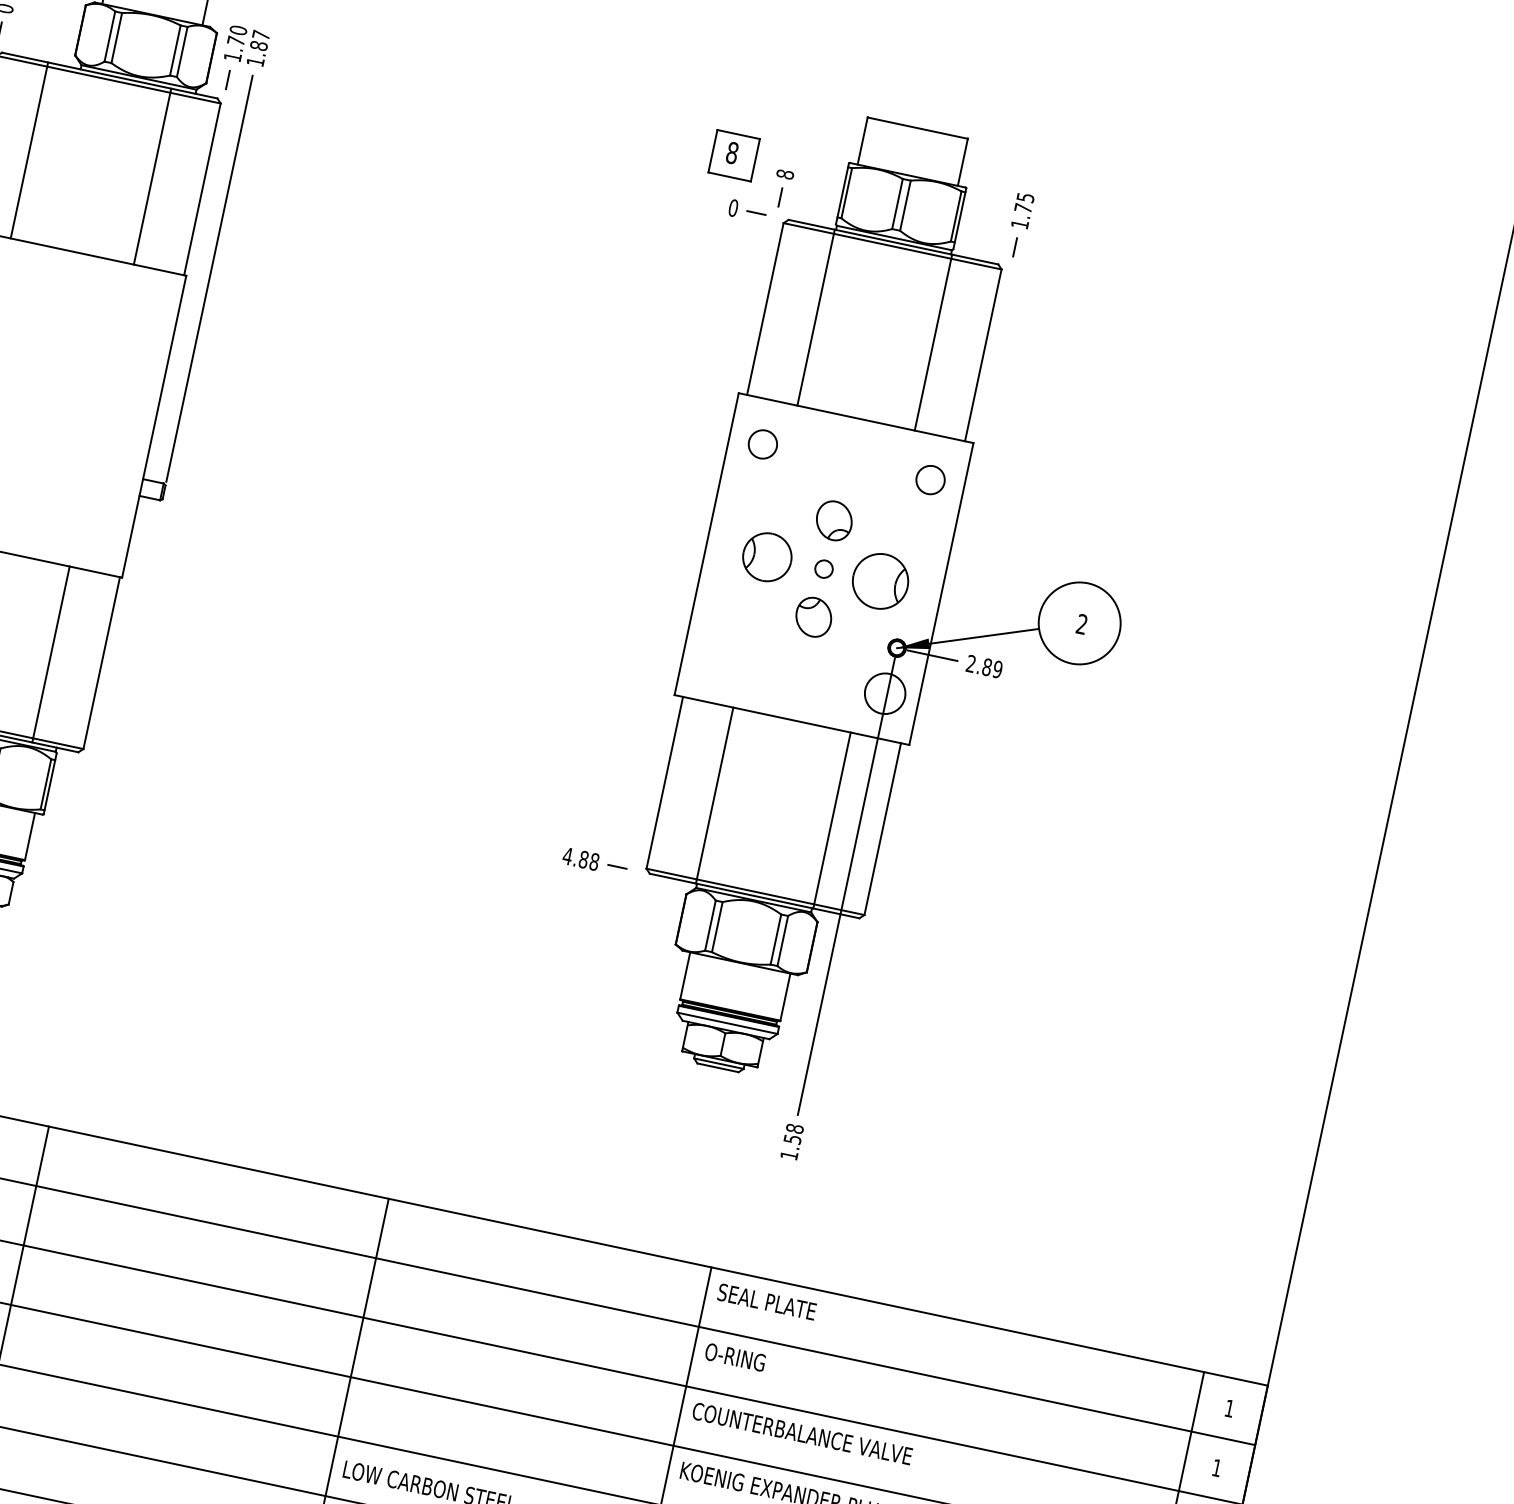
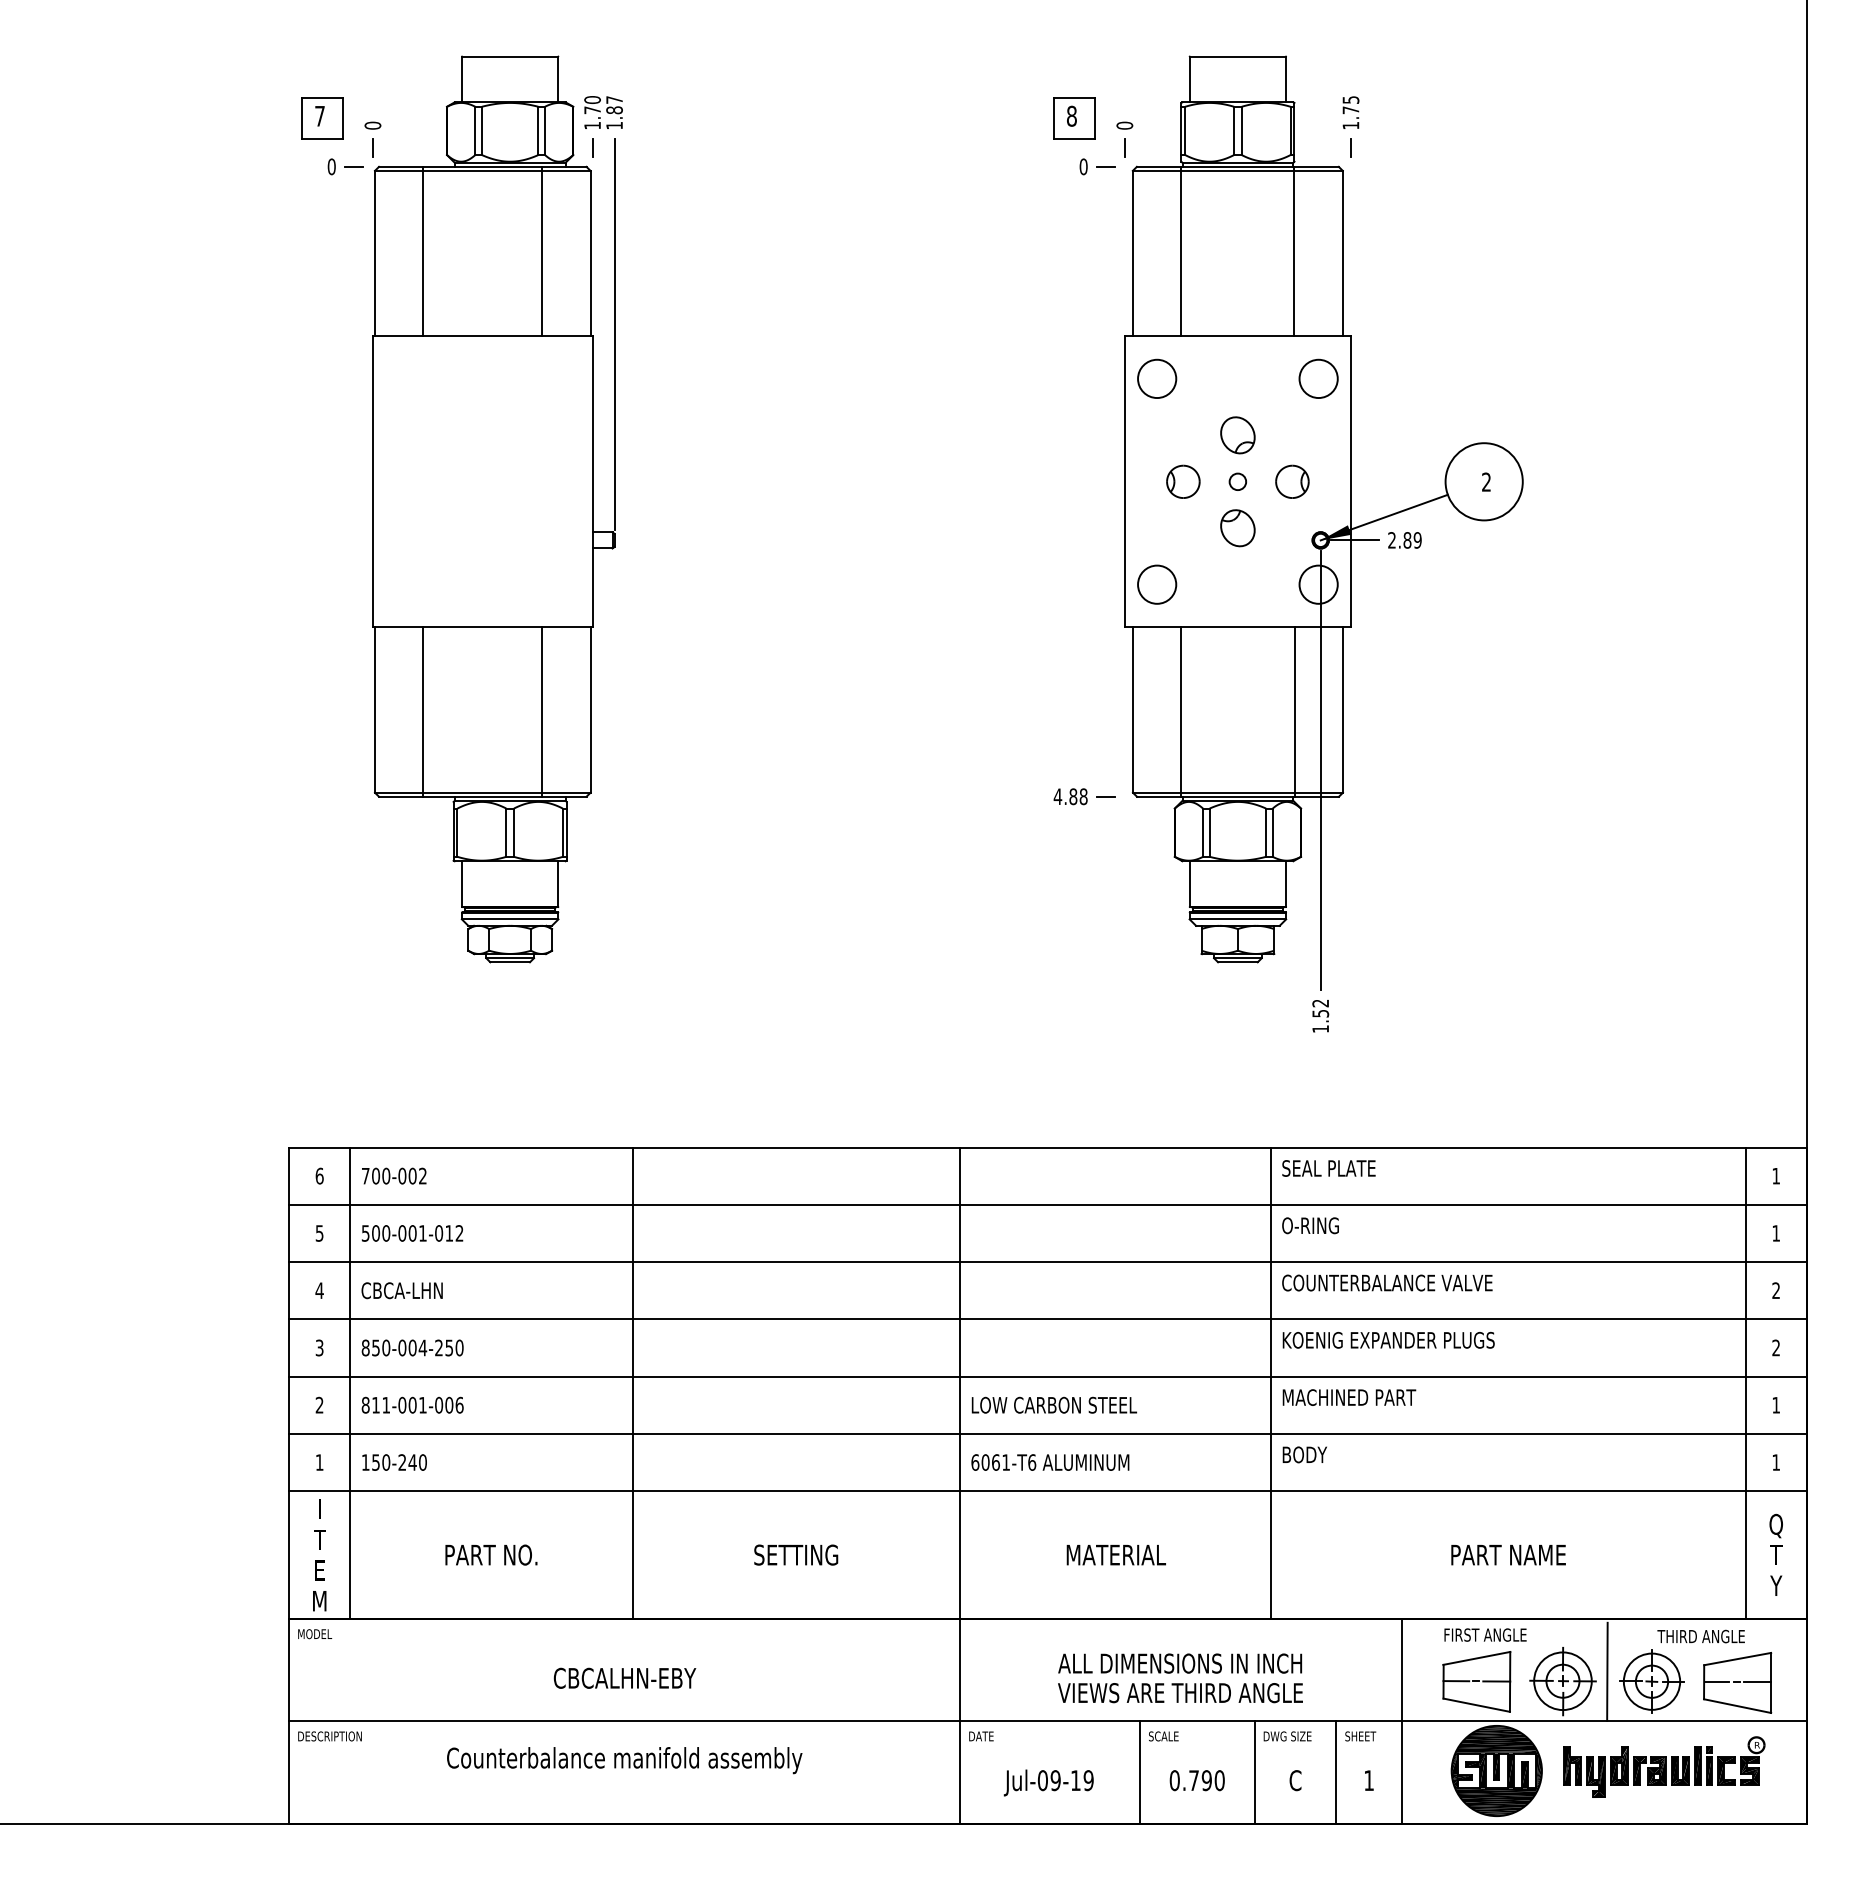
text: (784, 174) -> (1124, 125), 8 -> 0
circle: (763, 444) -> (1157, 378), size x1.43
circle: (930, 479) -> (1318, 378), size x1.43
part: (767, 556) -> (1183, 481), size x0.71
part: (880, 580) -> (1292, 481), size x0.62
circle: (717, 657) -> (1157, 584), added
text: (794, 1128) -> (1320, 1003), 1.58 -> 1.52

